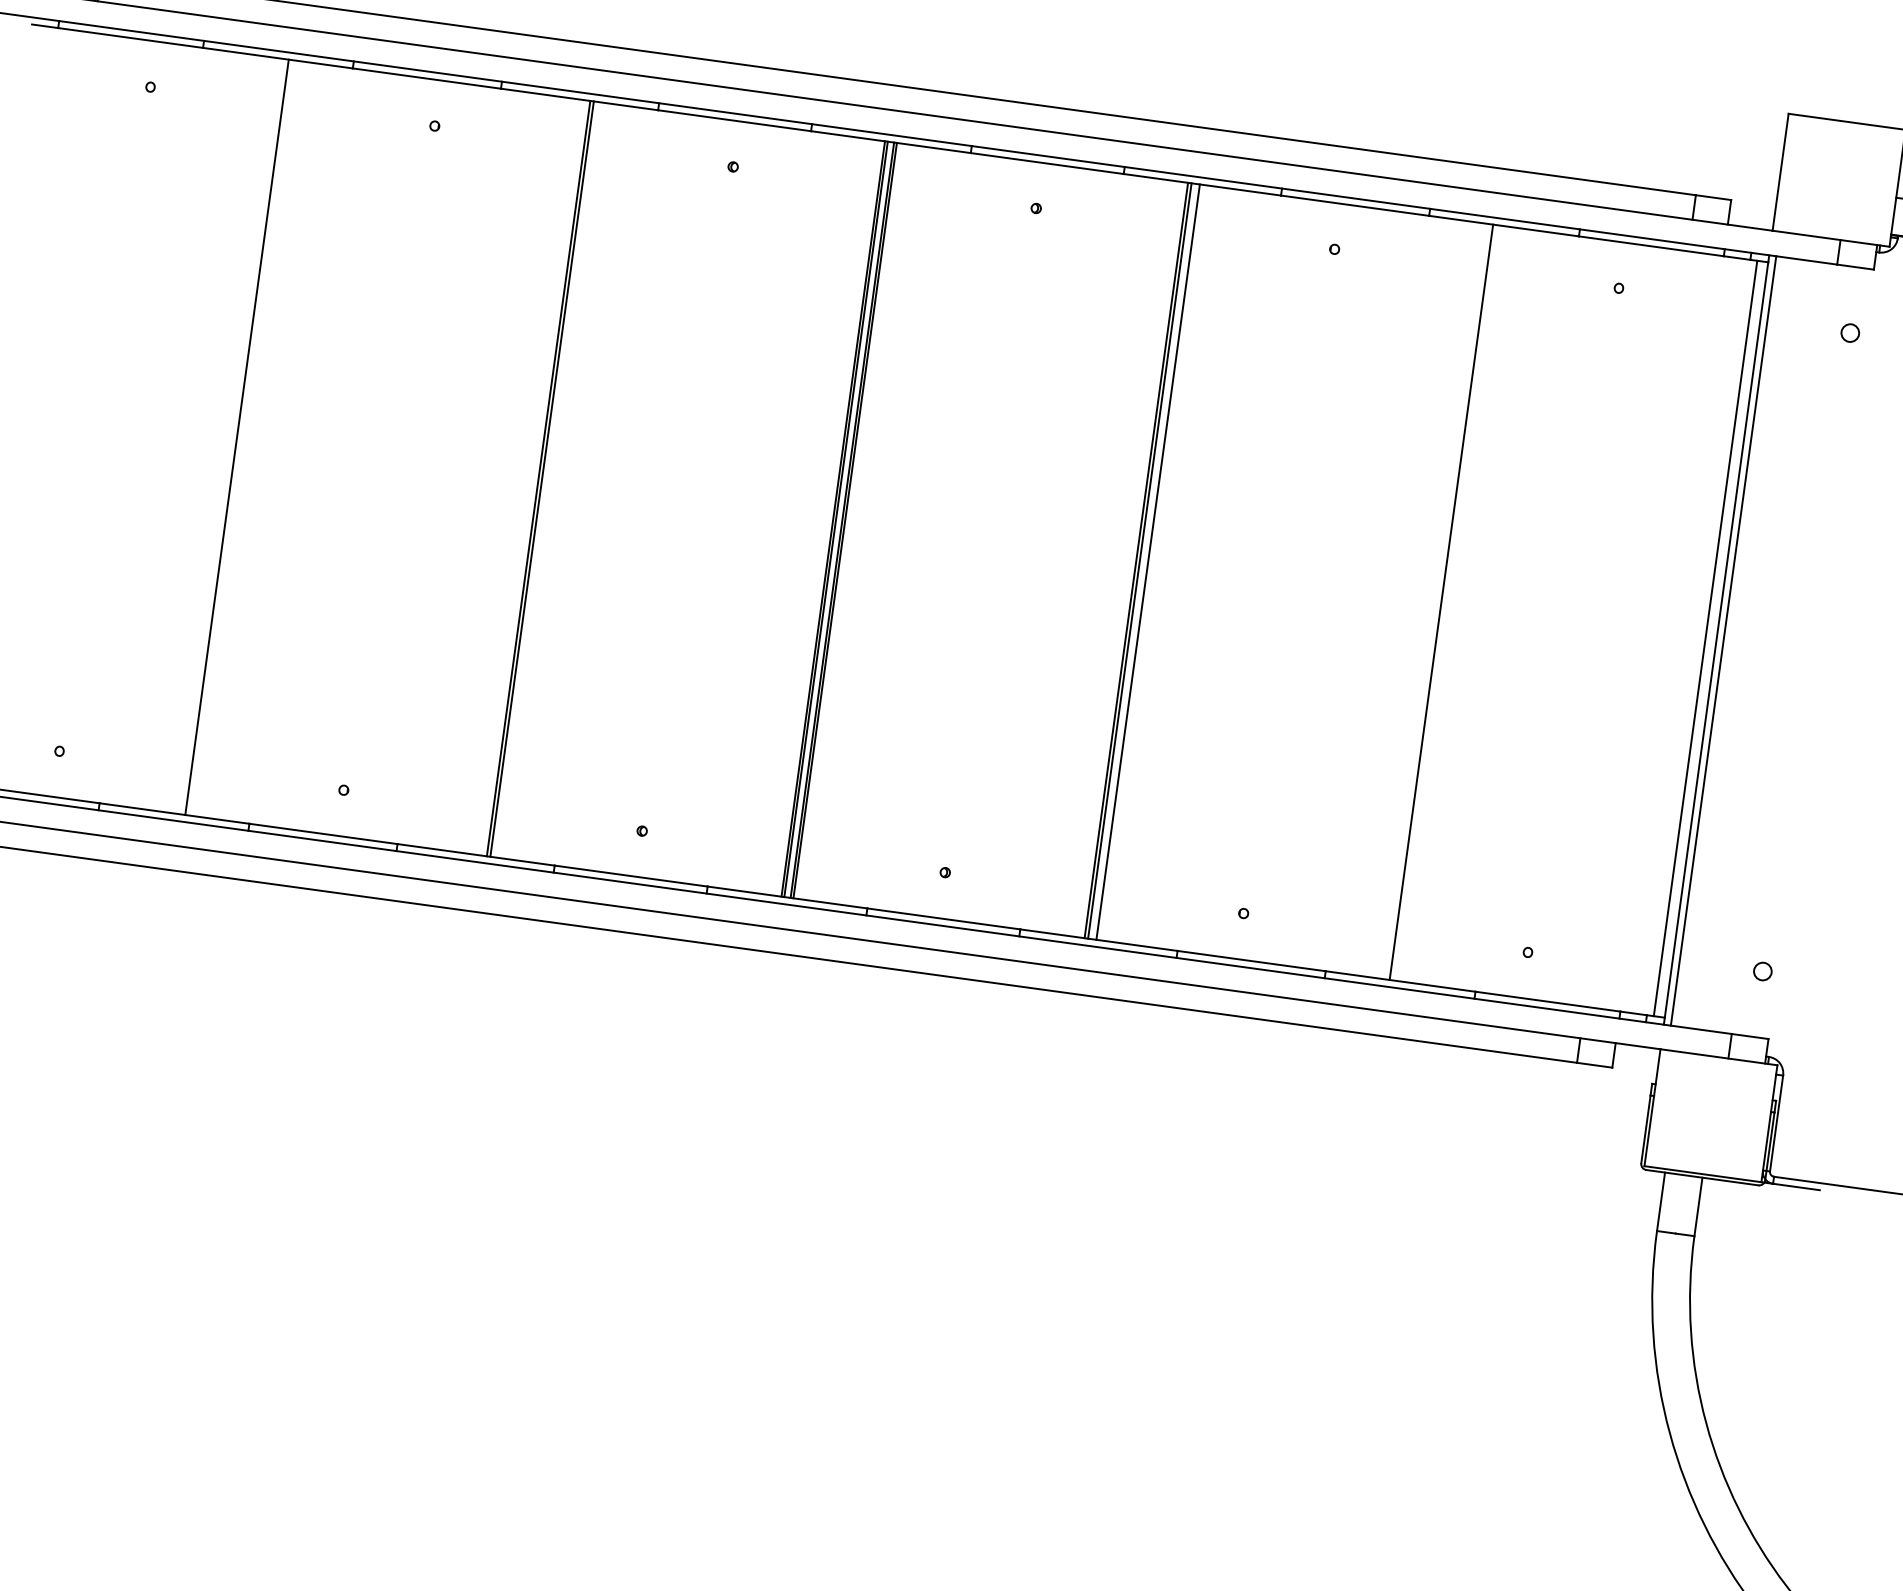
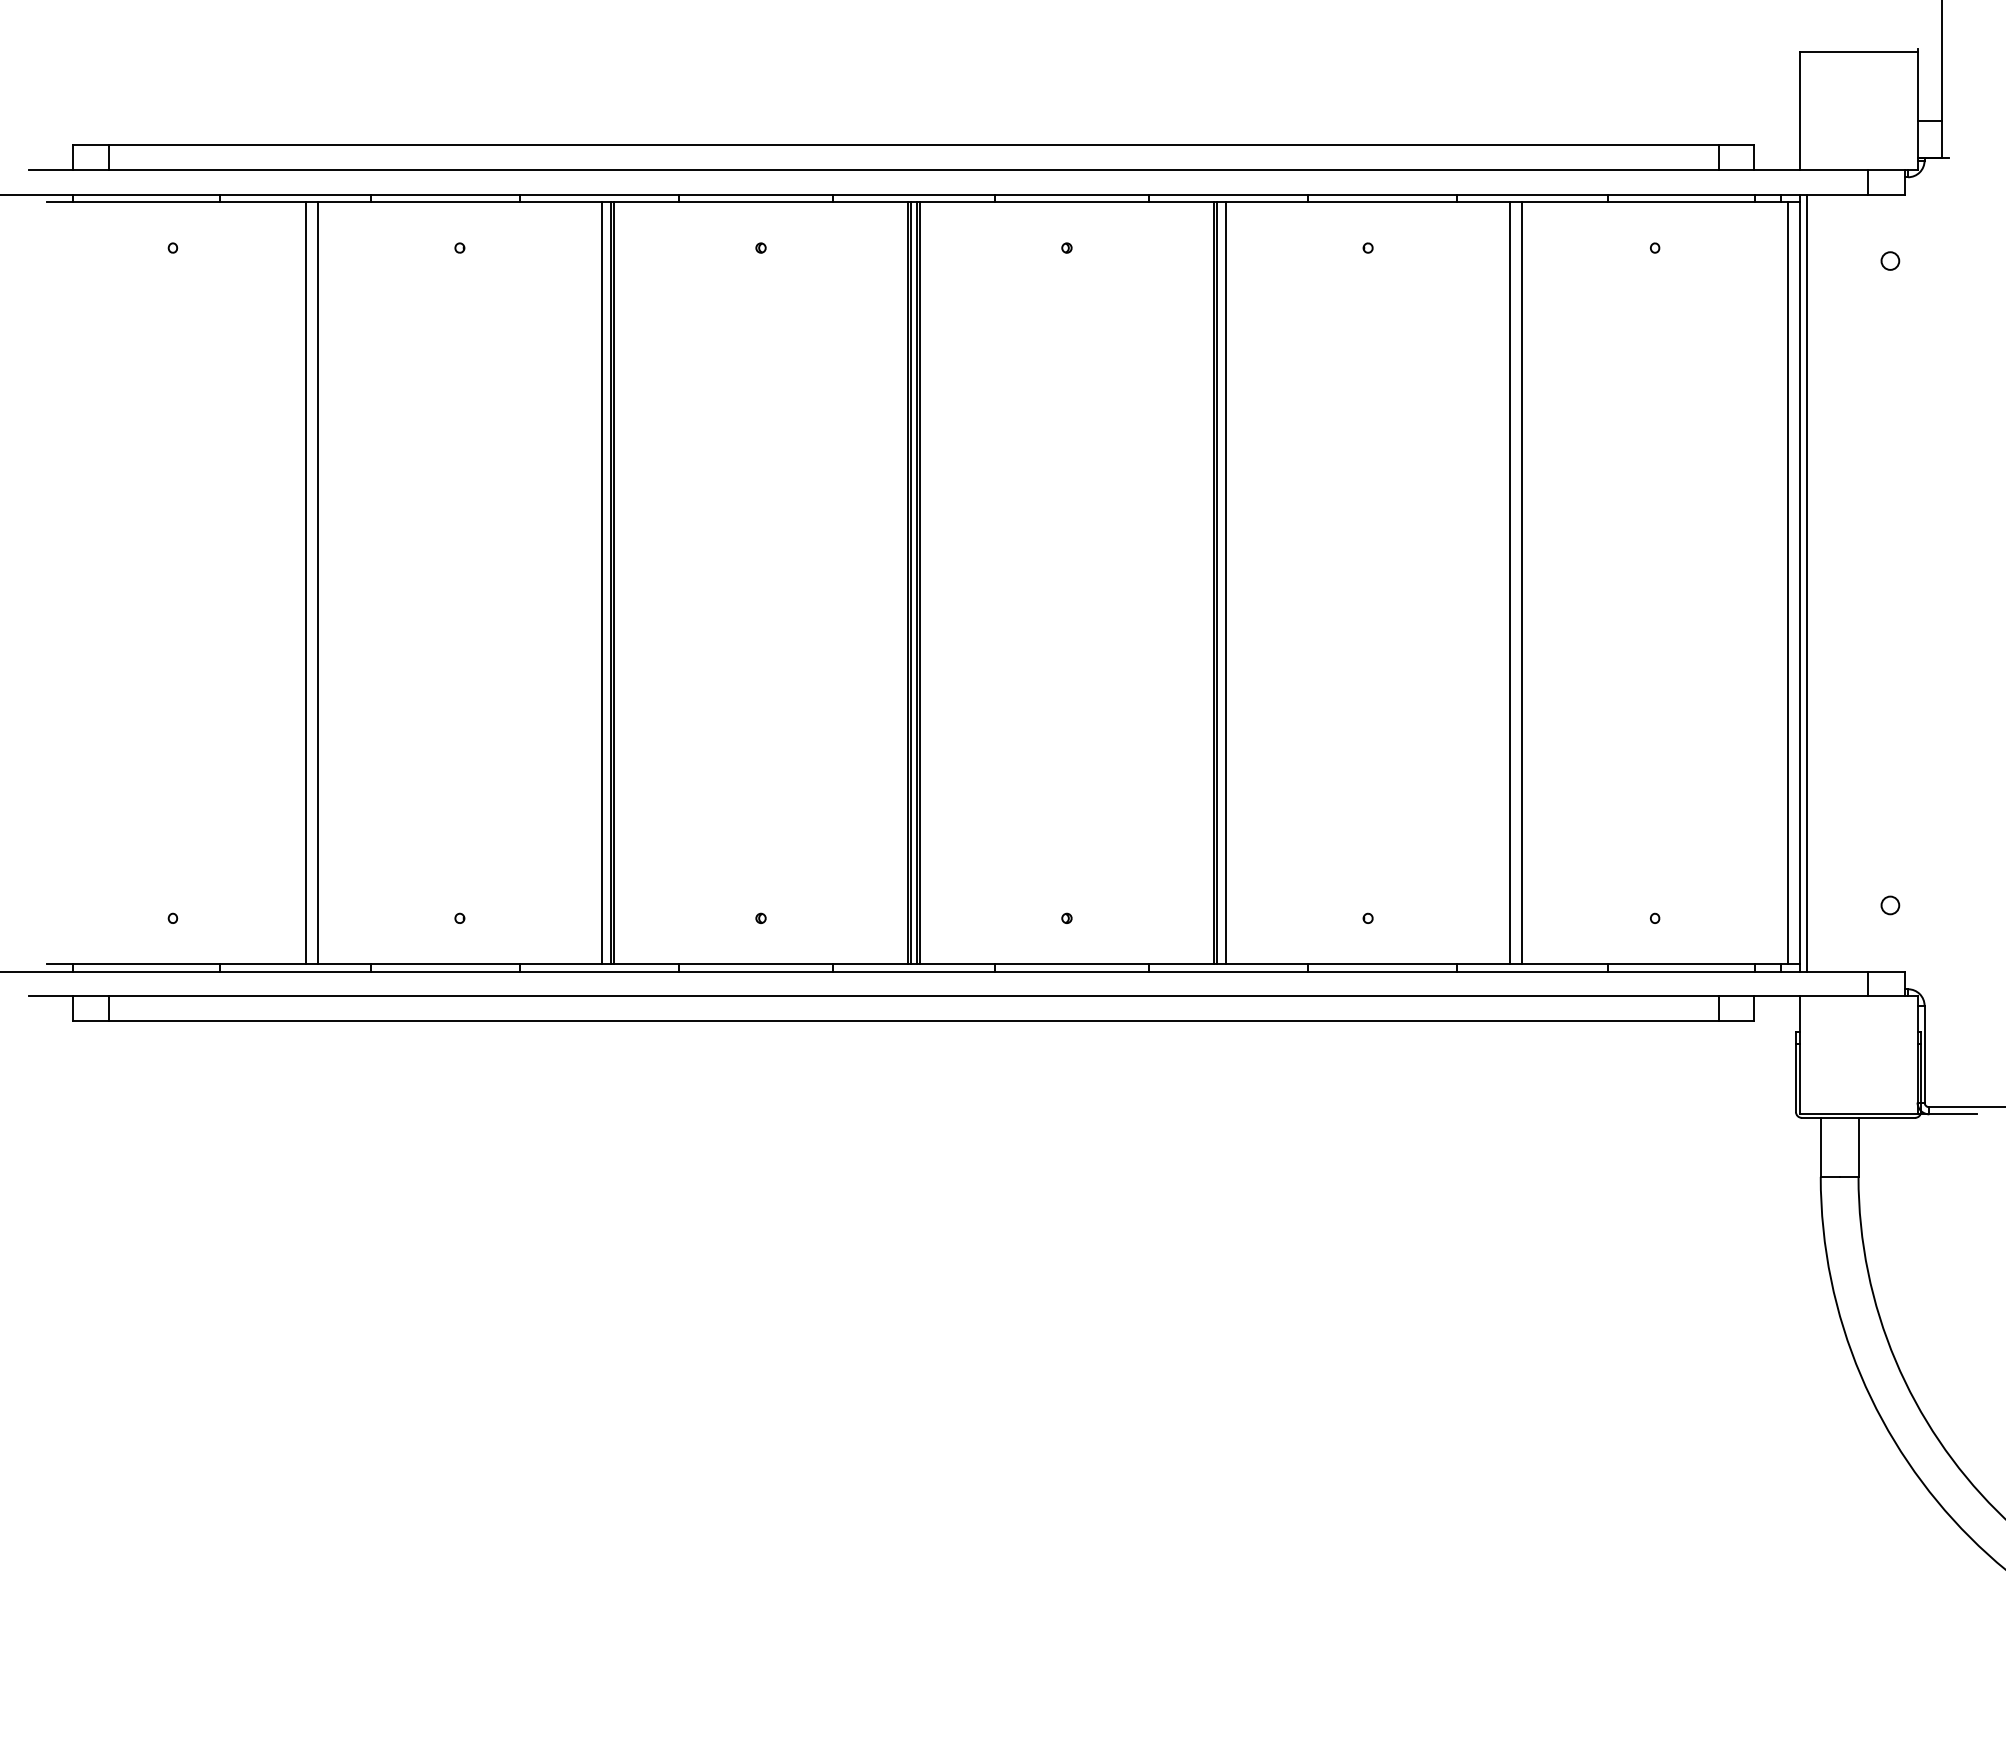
line: (248, 439) -> (317, 583), added
line: (530, 477) -> (602, 583), added
line: (1430, 601) -> (1510, 583), added

